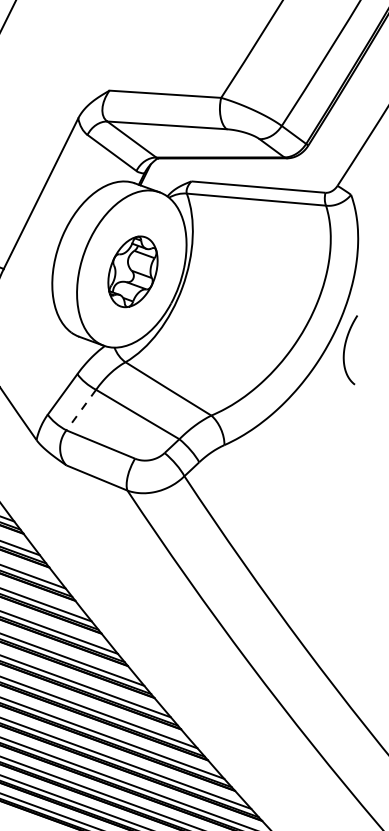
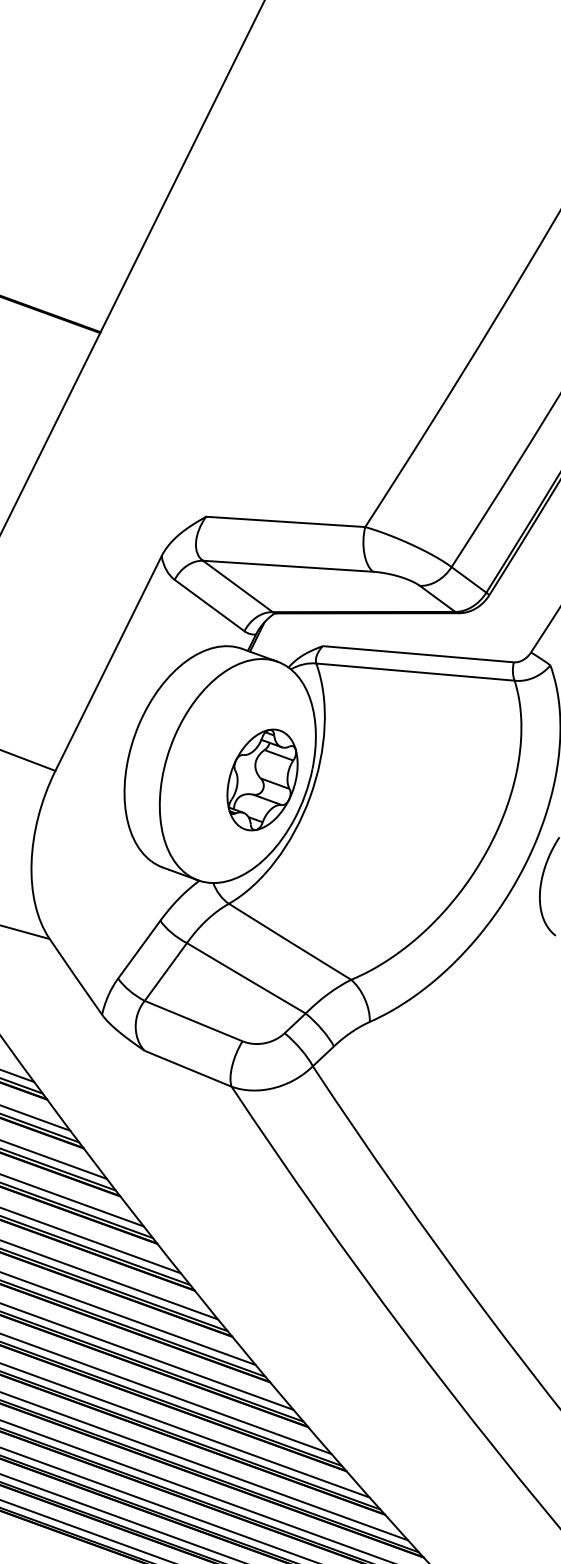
part: (132, 271) -> (262, 779), moved
line: (81, 410) -> (165, 972), dashed -> solid

